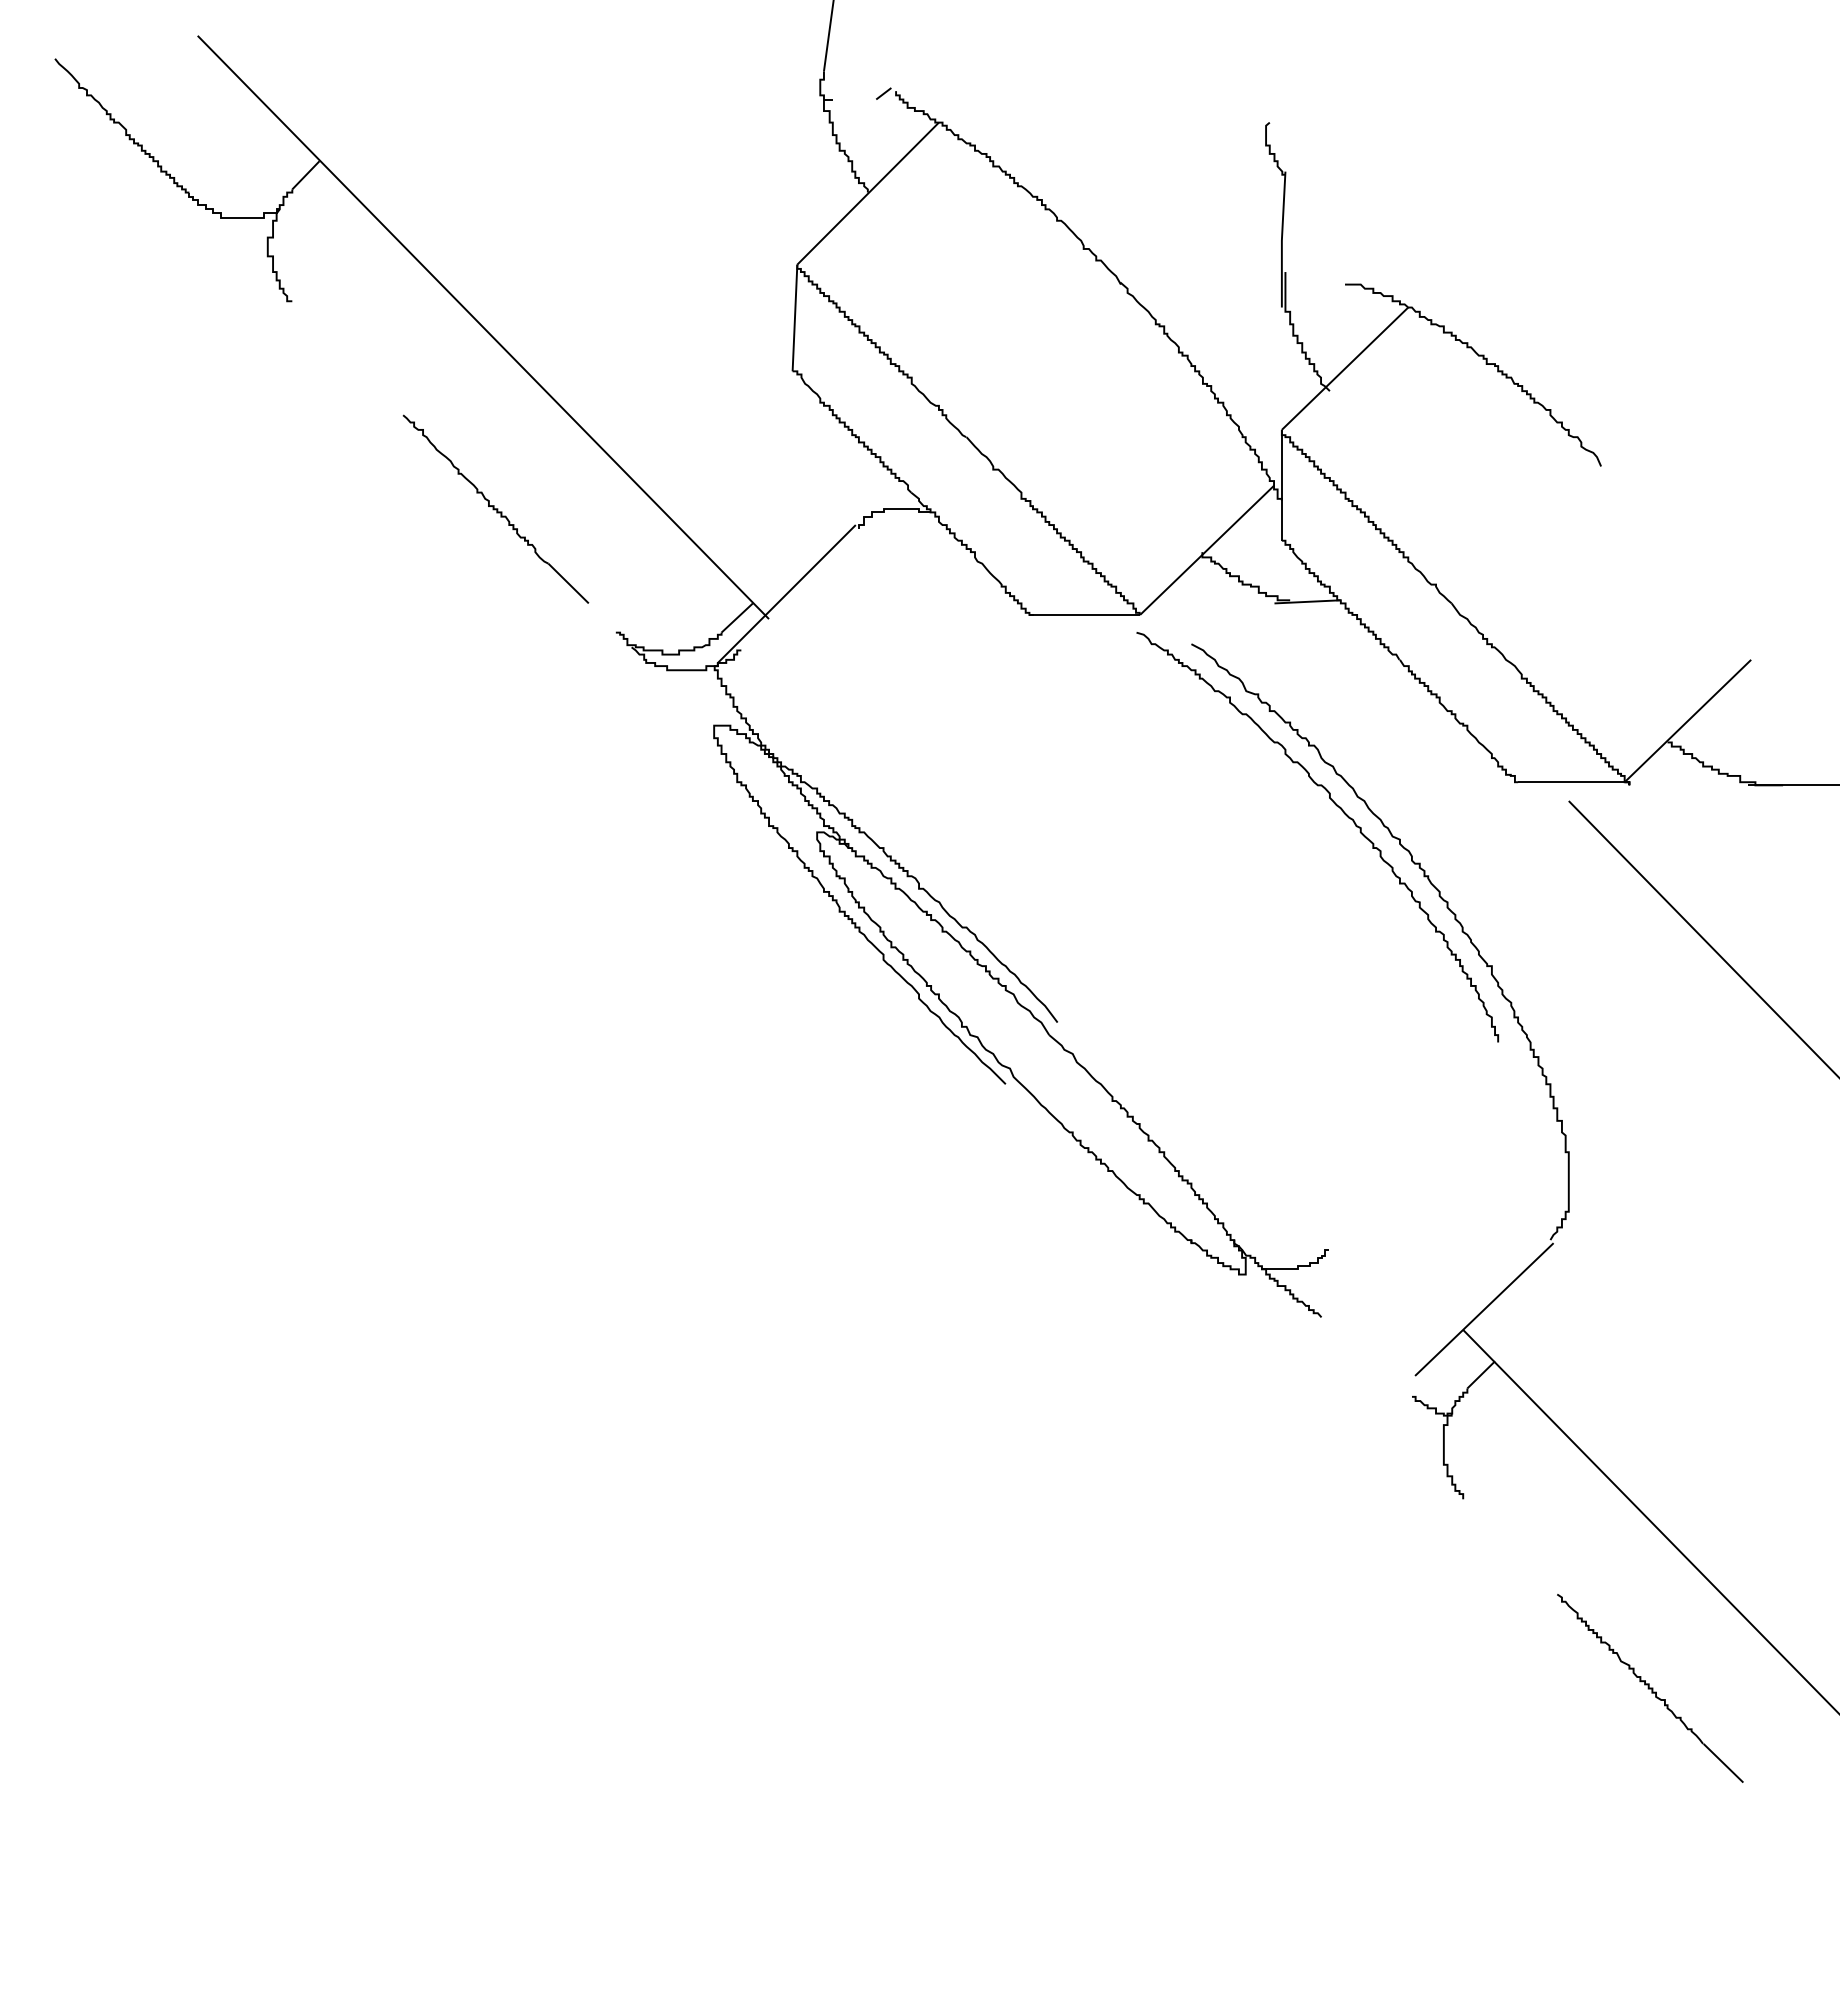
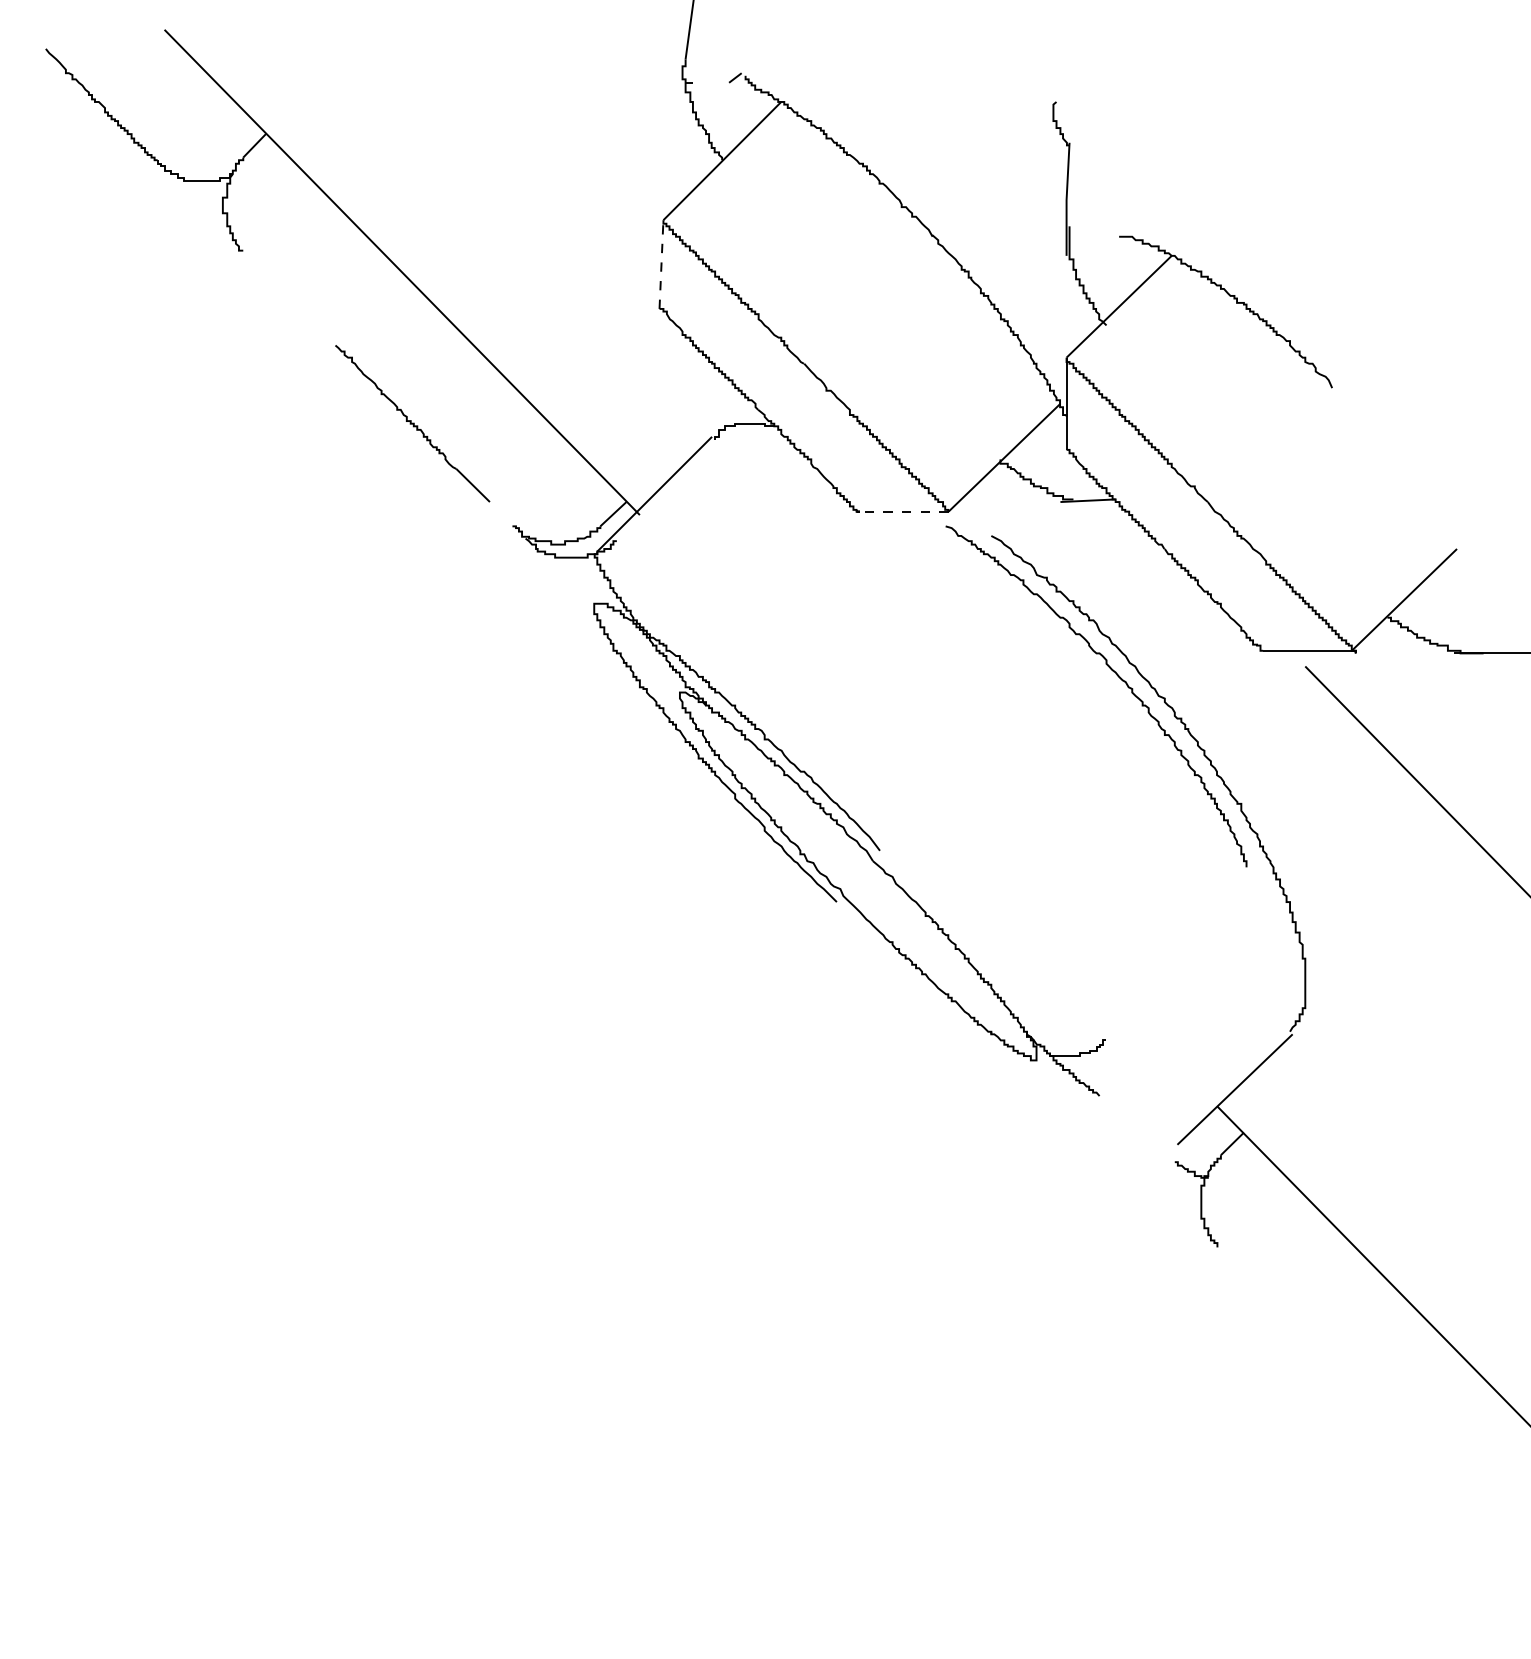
line: (795, 317) -> (661, 264), solid -> dashed
line: (1084, 614) -> (902, 511), solid -> dashed
part: (1650, 1688) -> (1373, 1404), removed

